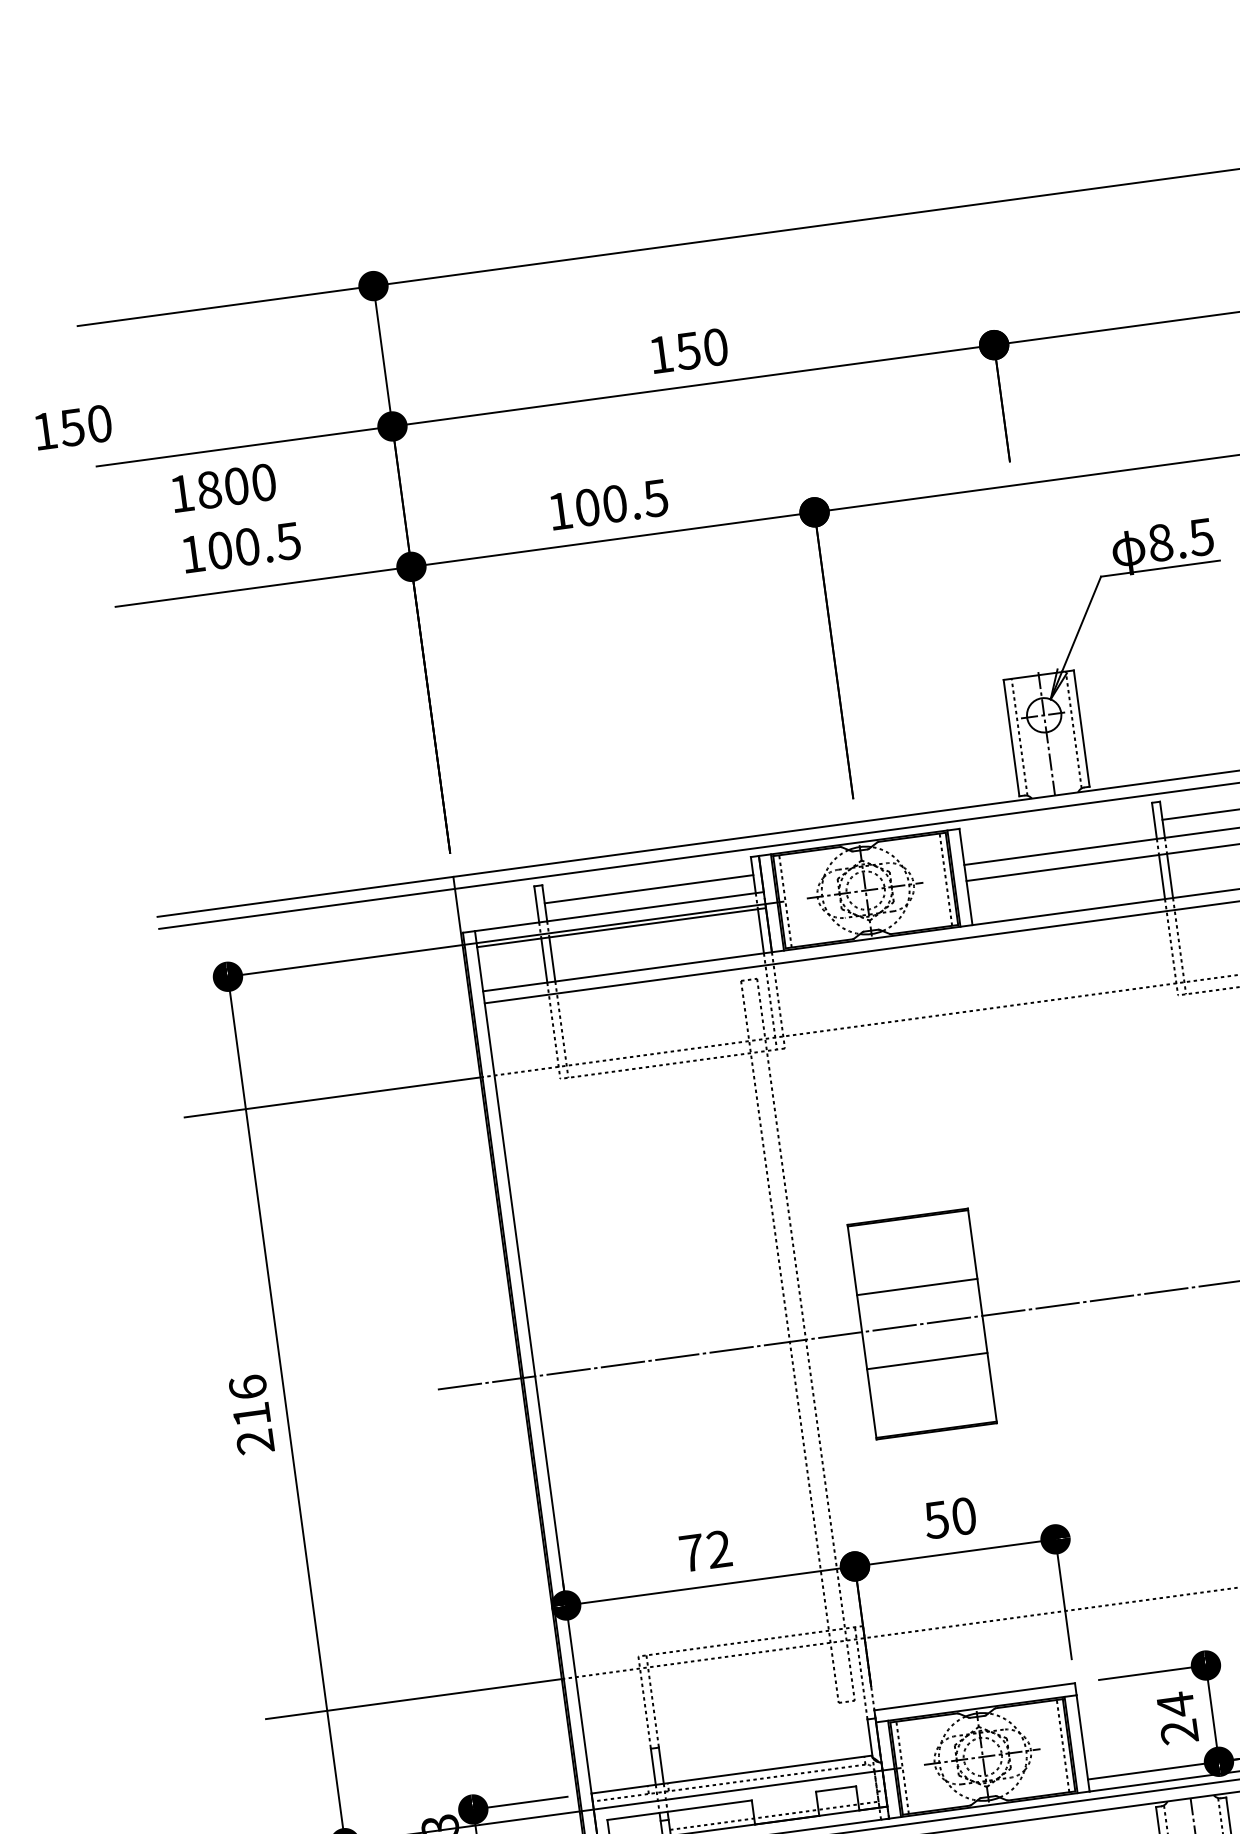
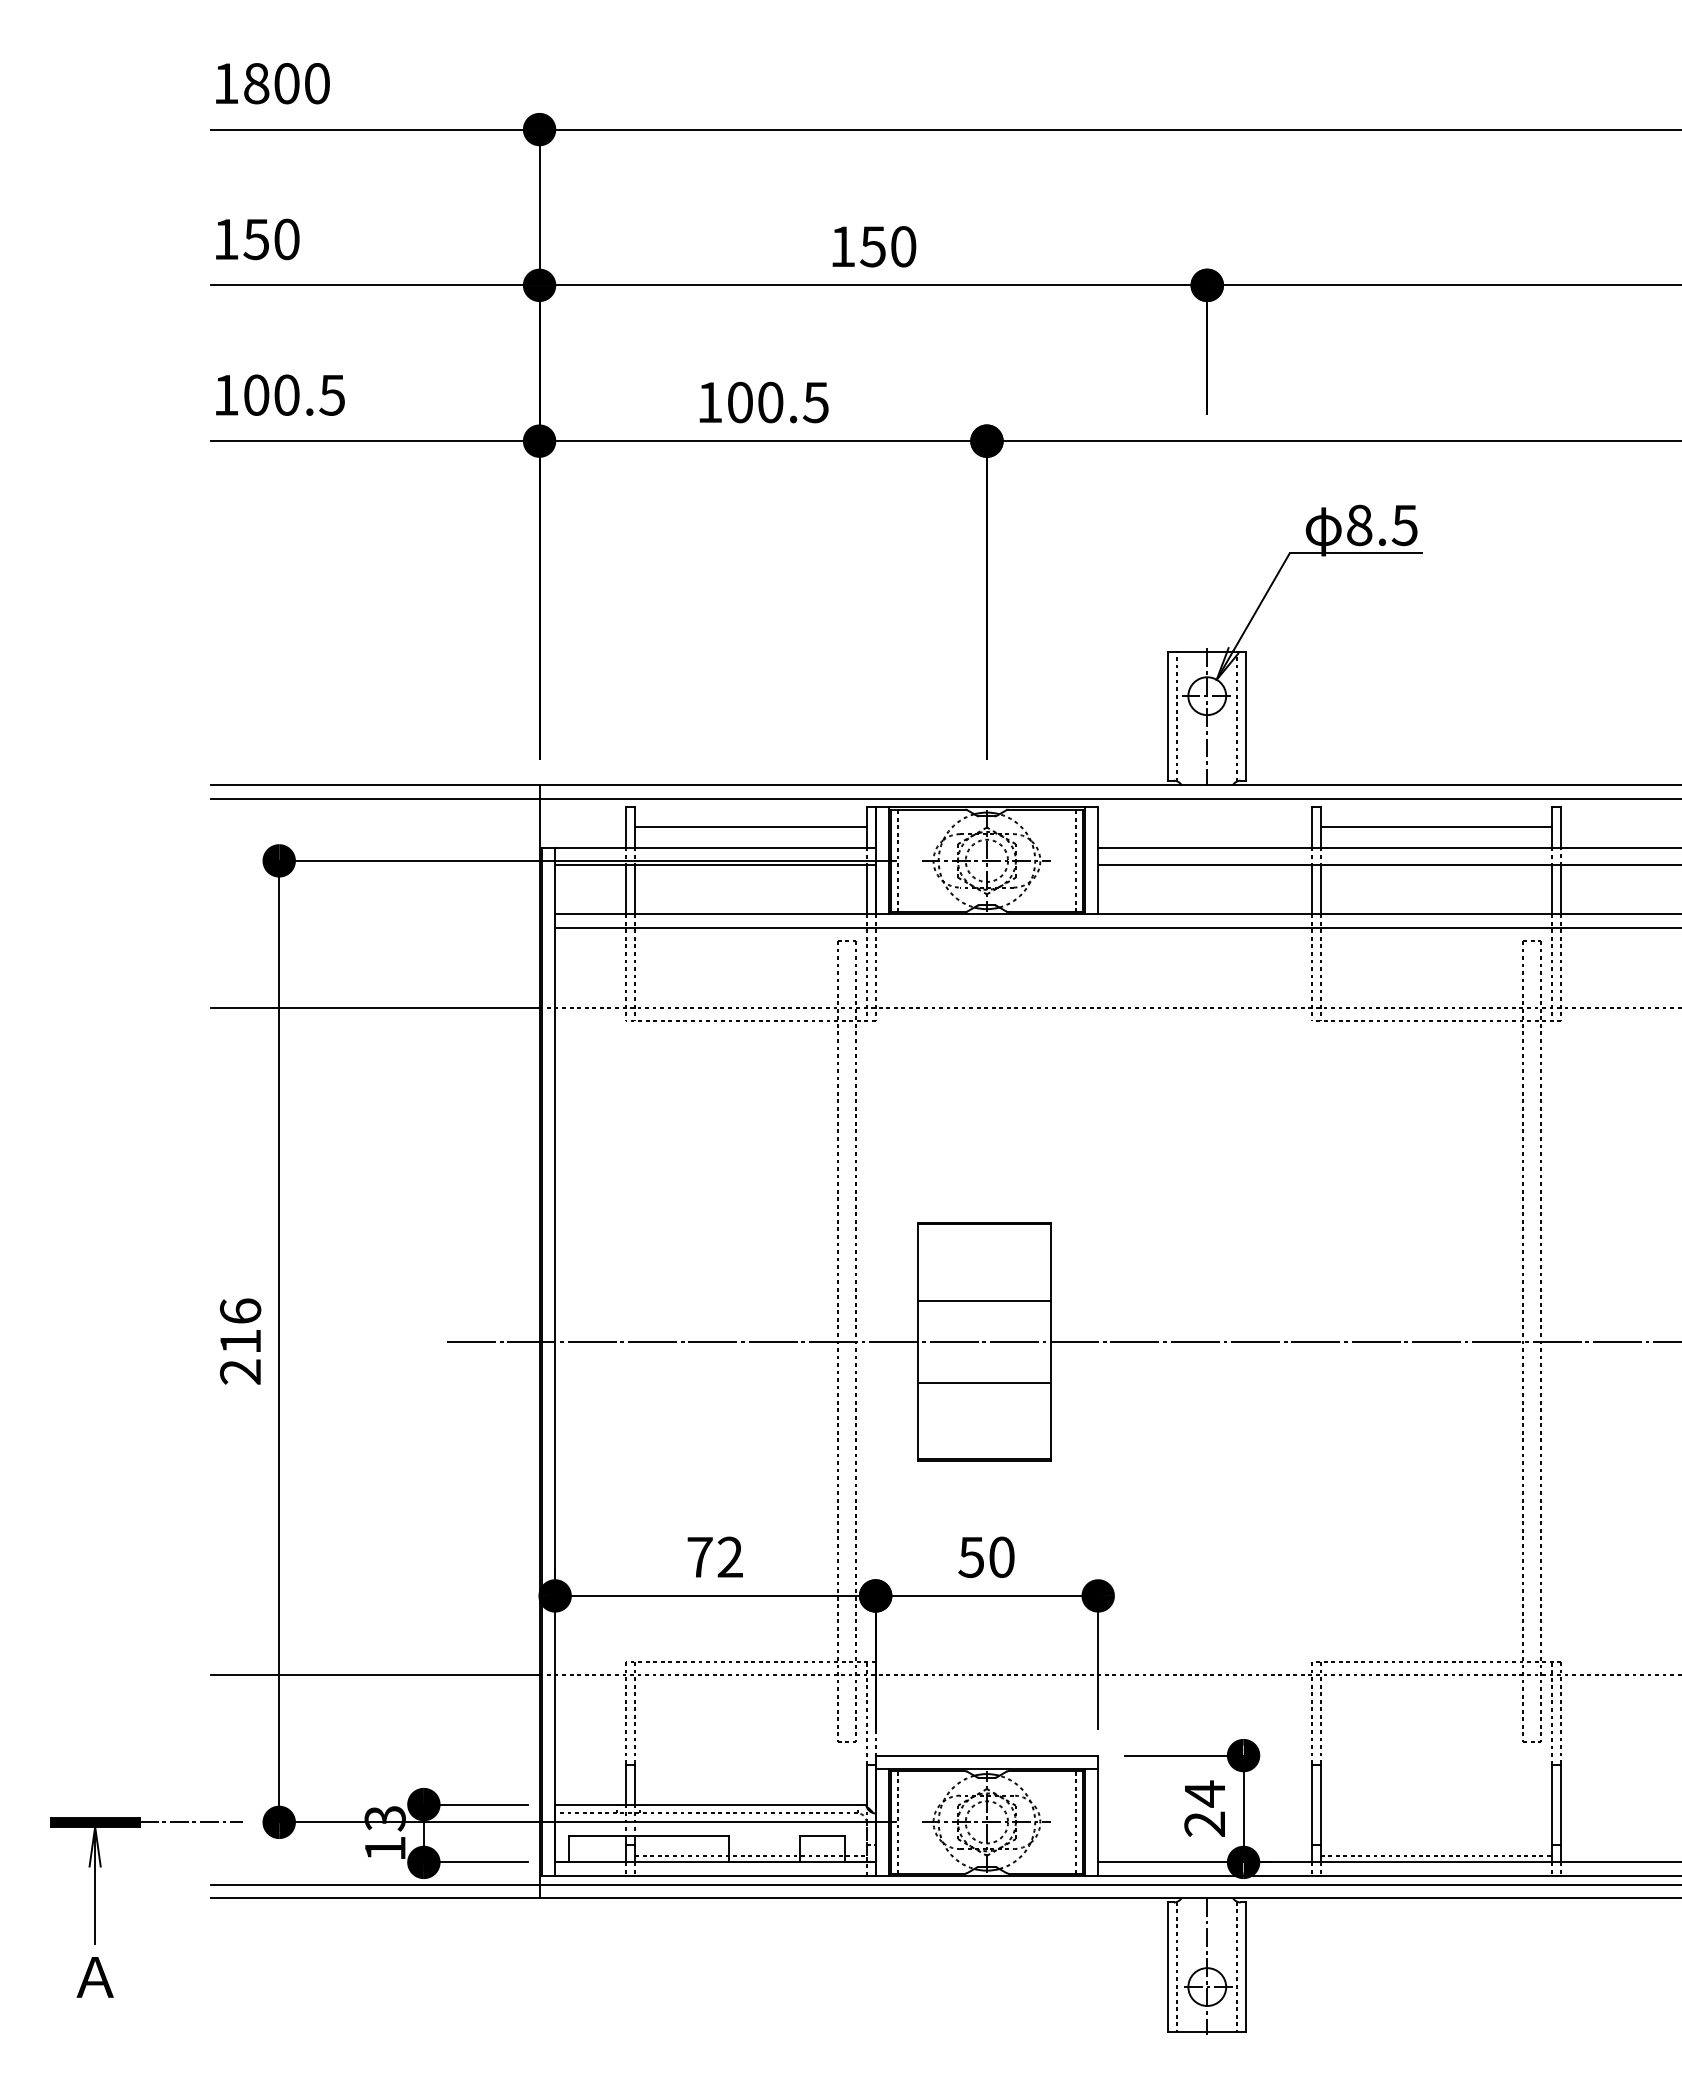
text: (73, 427) -> (257, 239), moved
text: (223, 487) -> (272, 83), moved
text: (241, 546) -> (280, 394), moved

